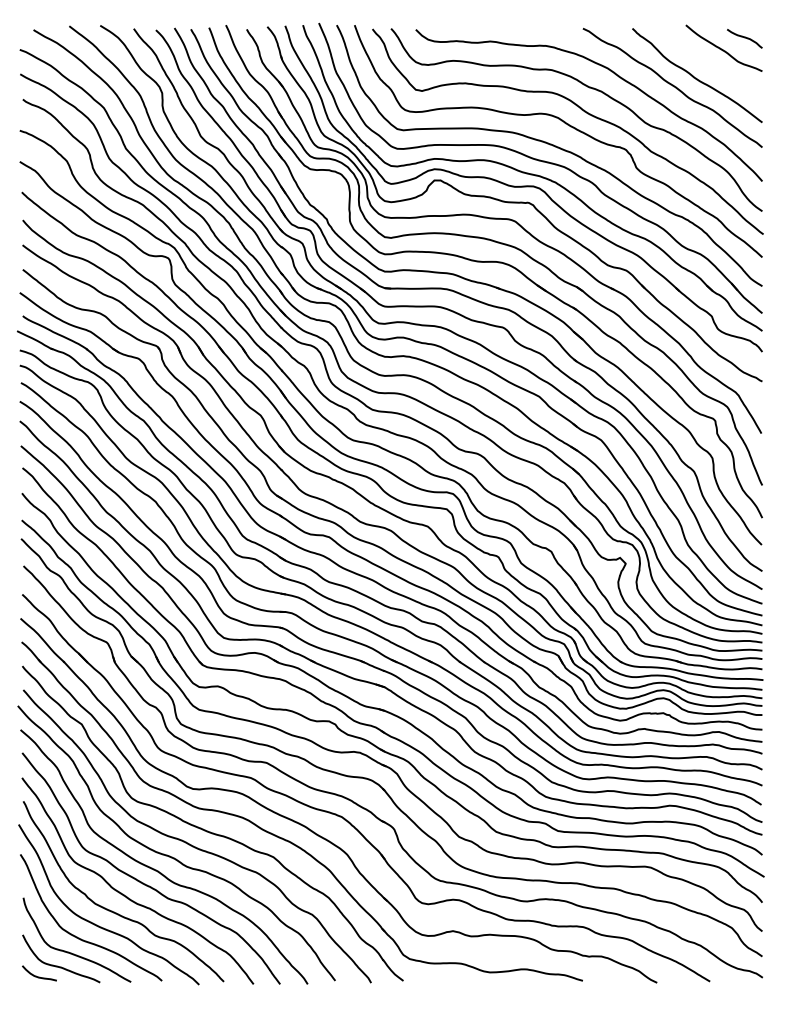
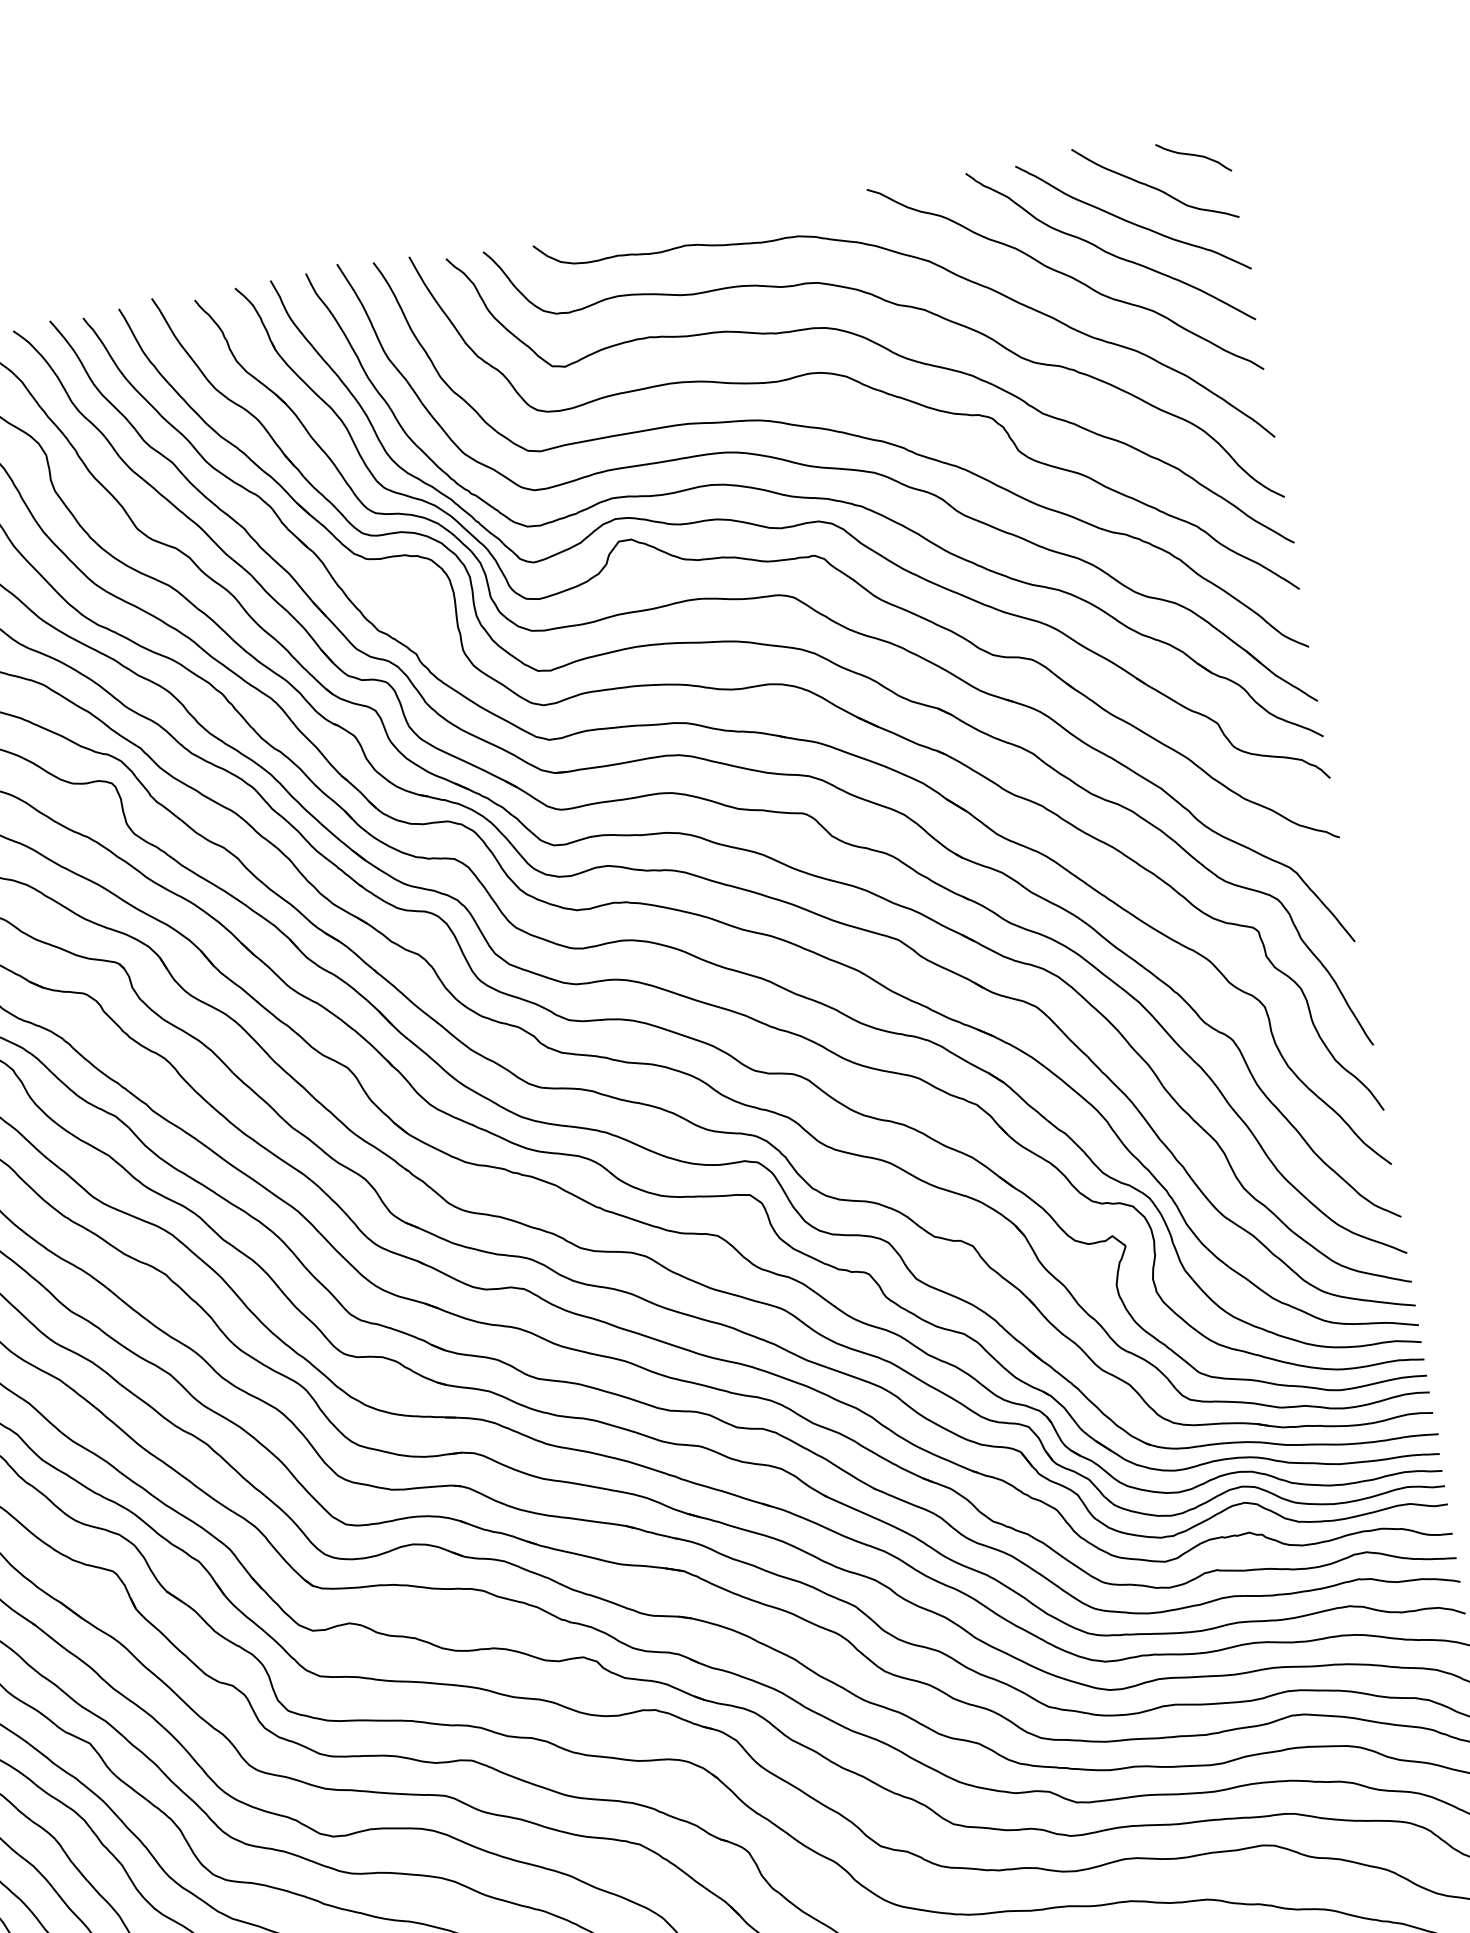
curve: (709, 64) -> (1131, 220), added

